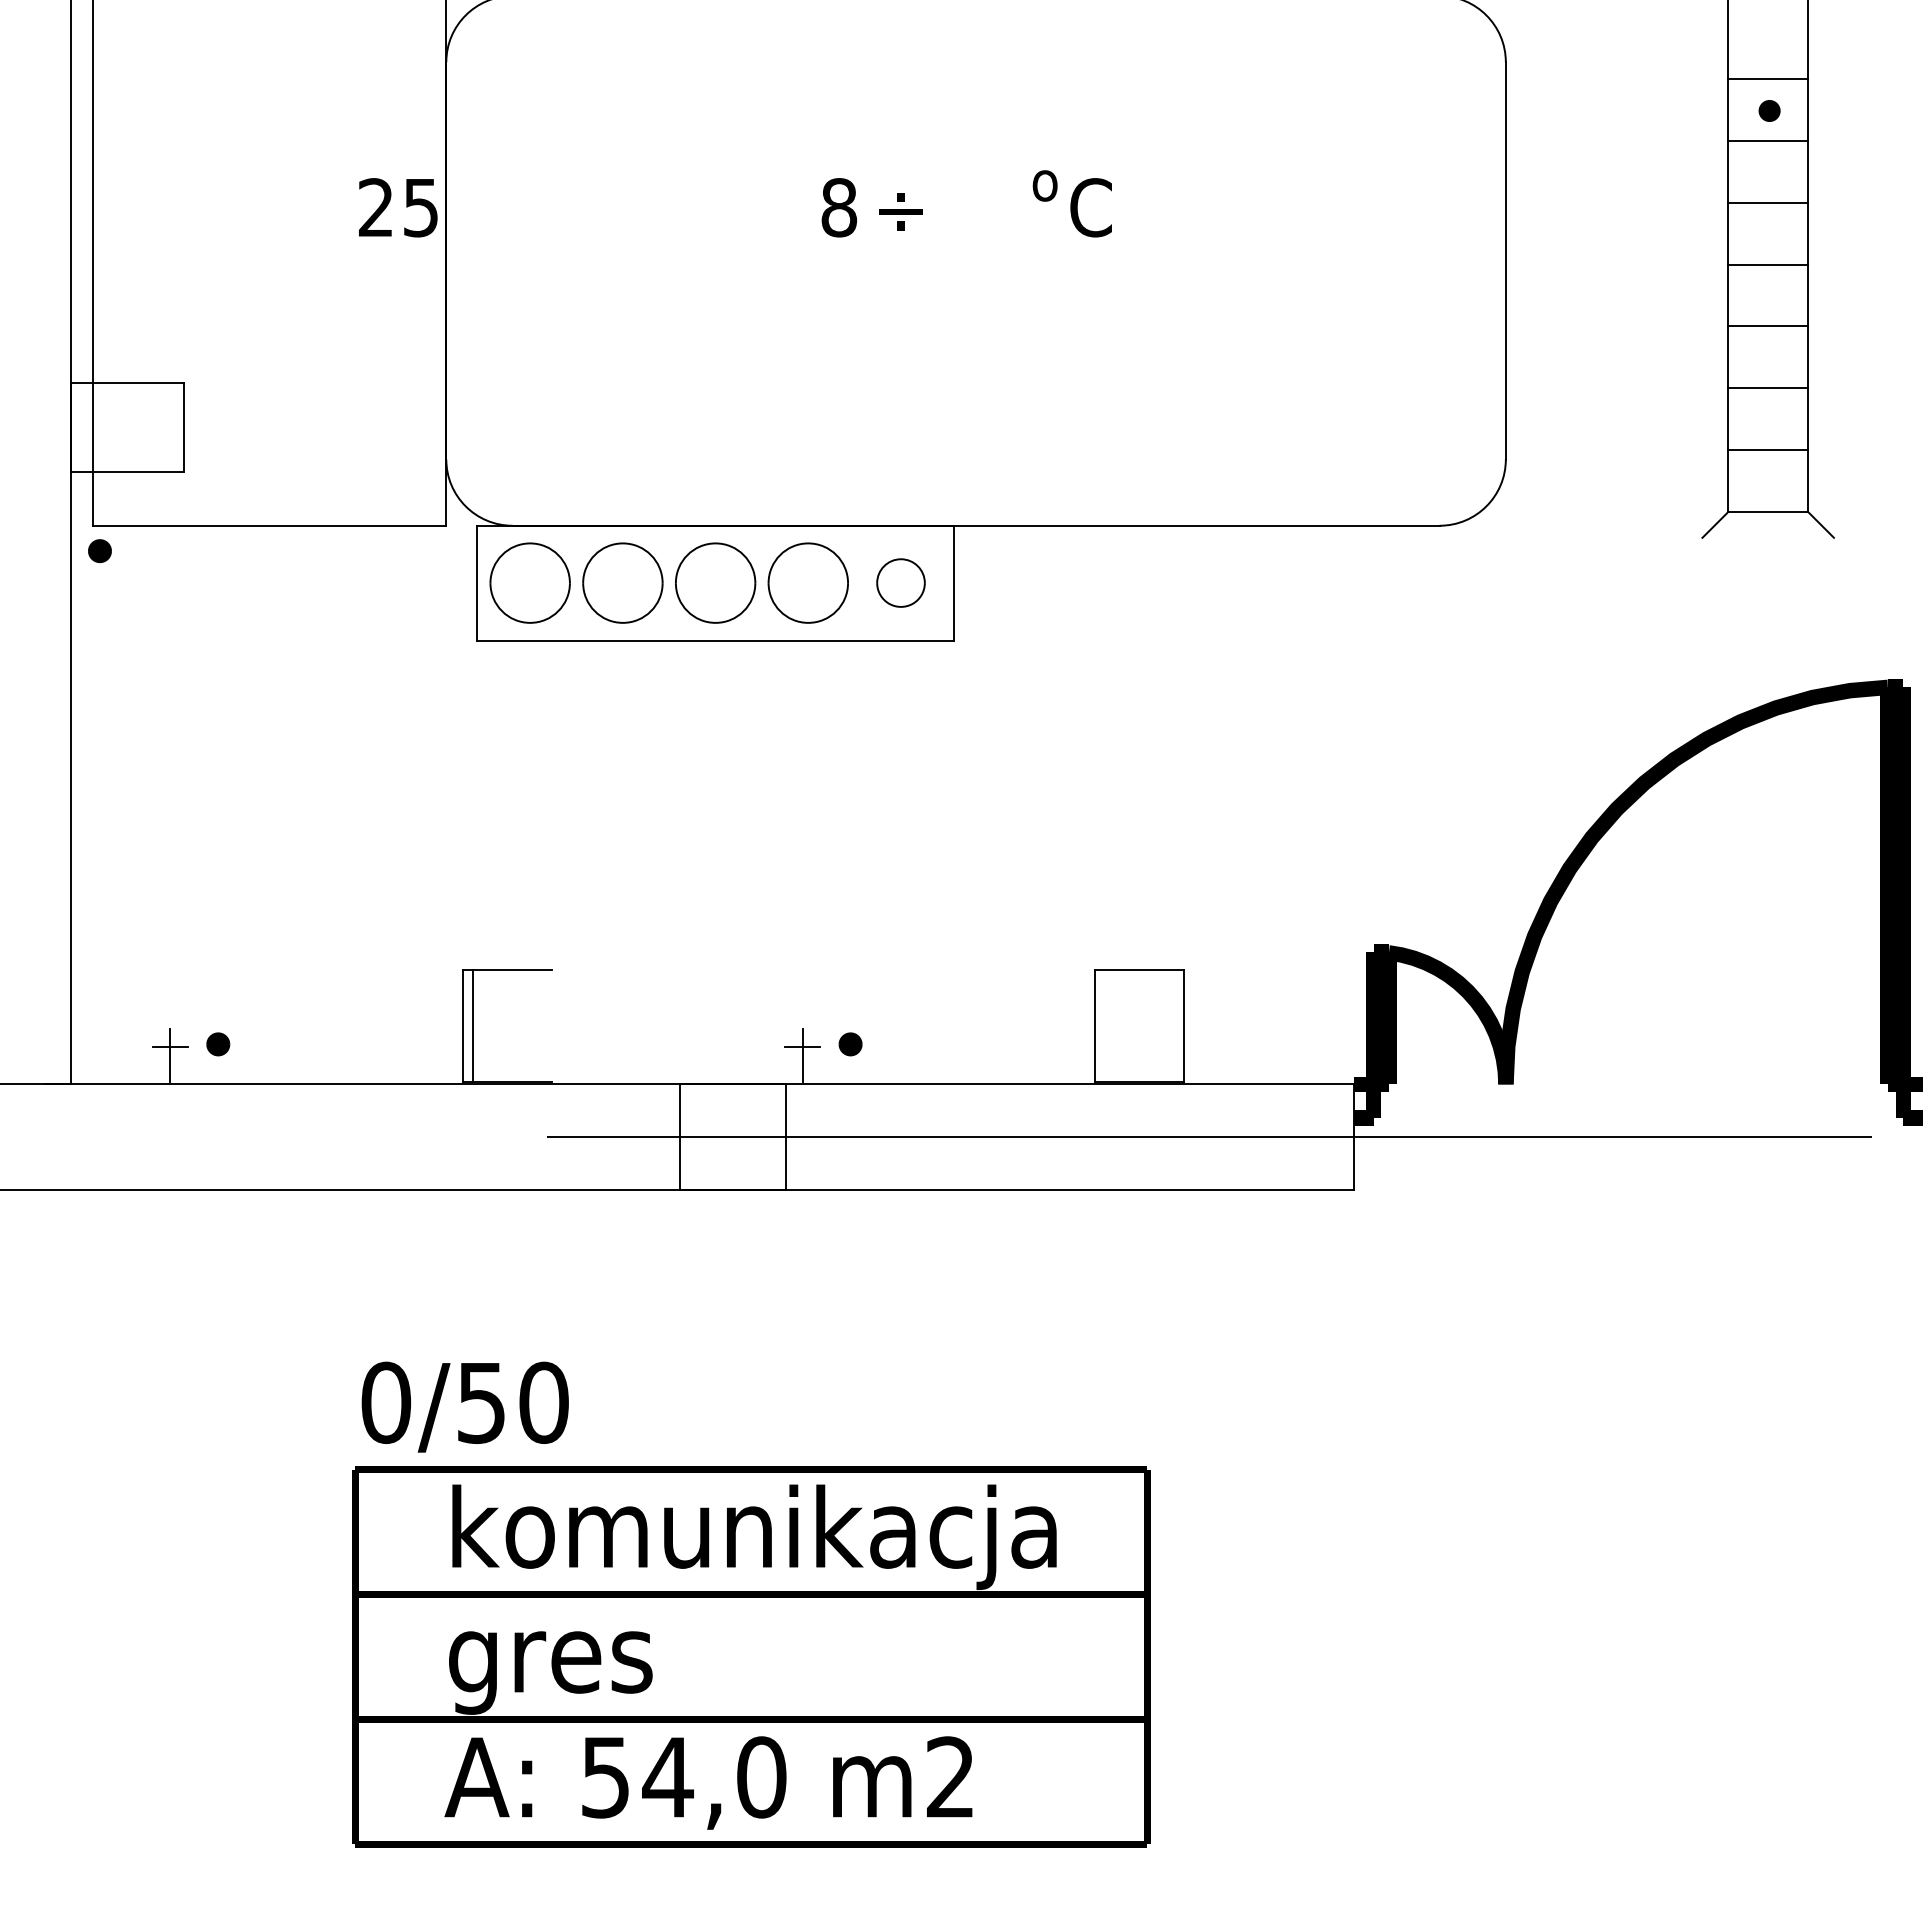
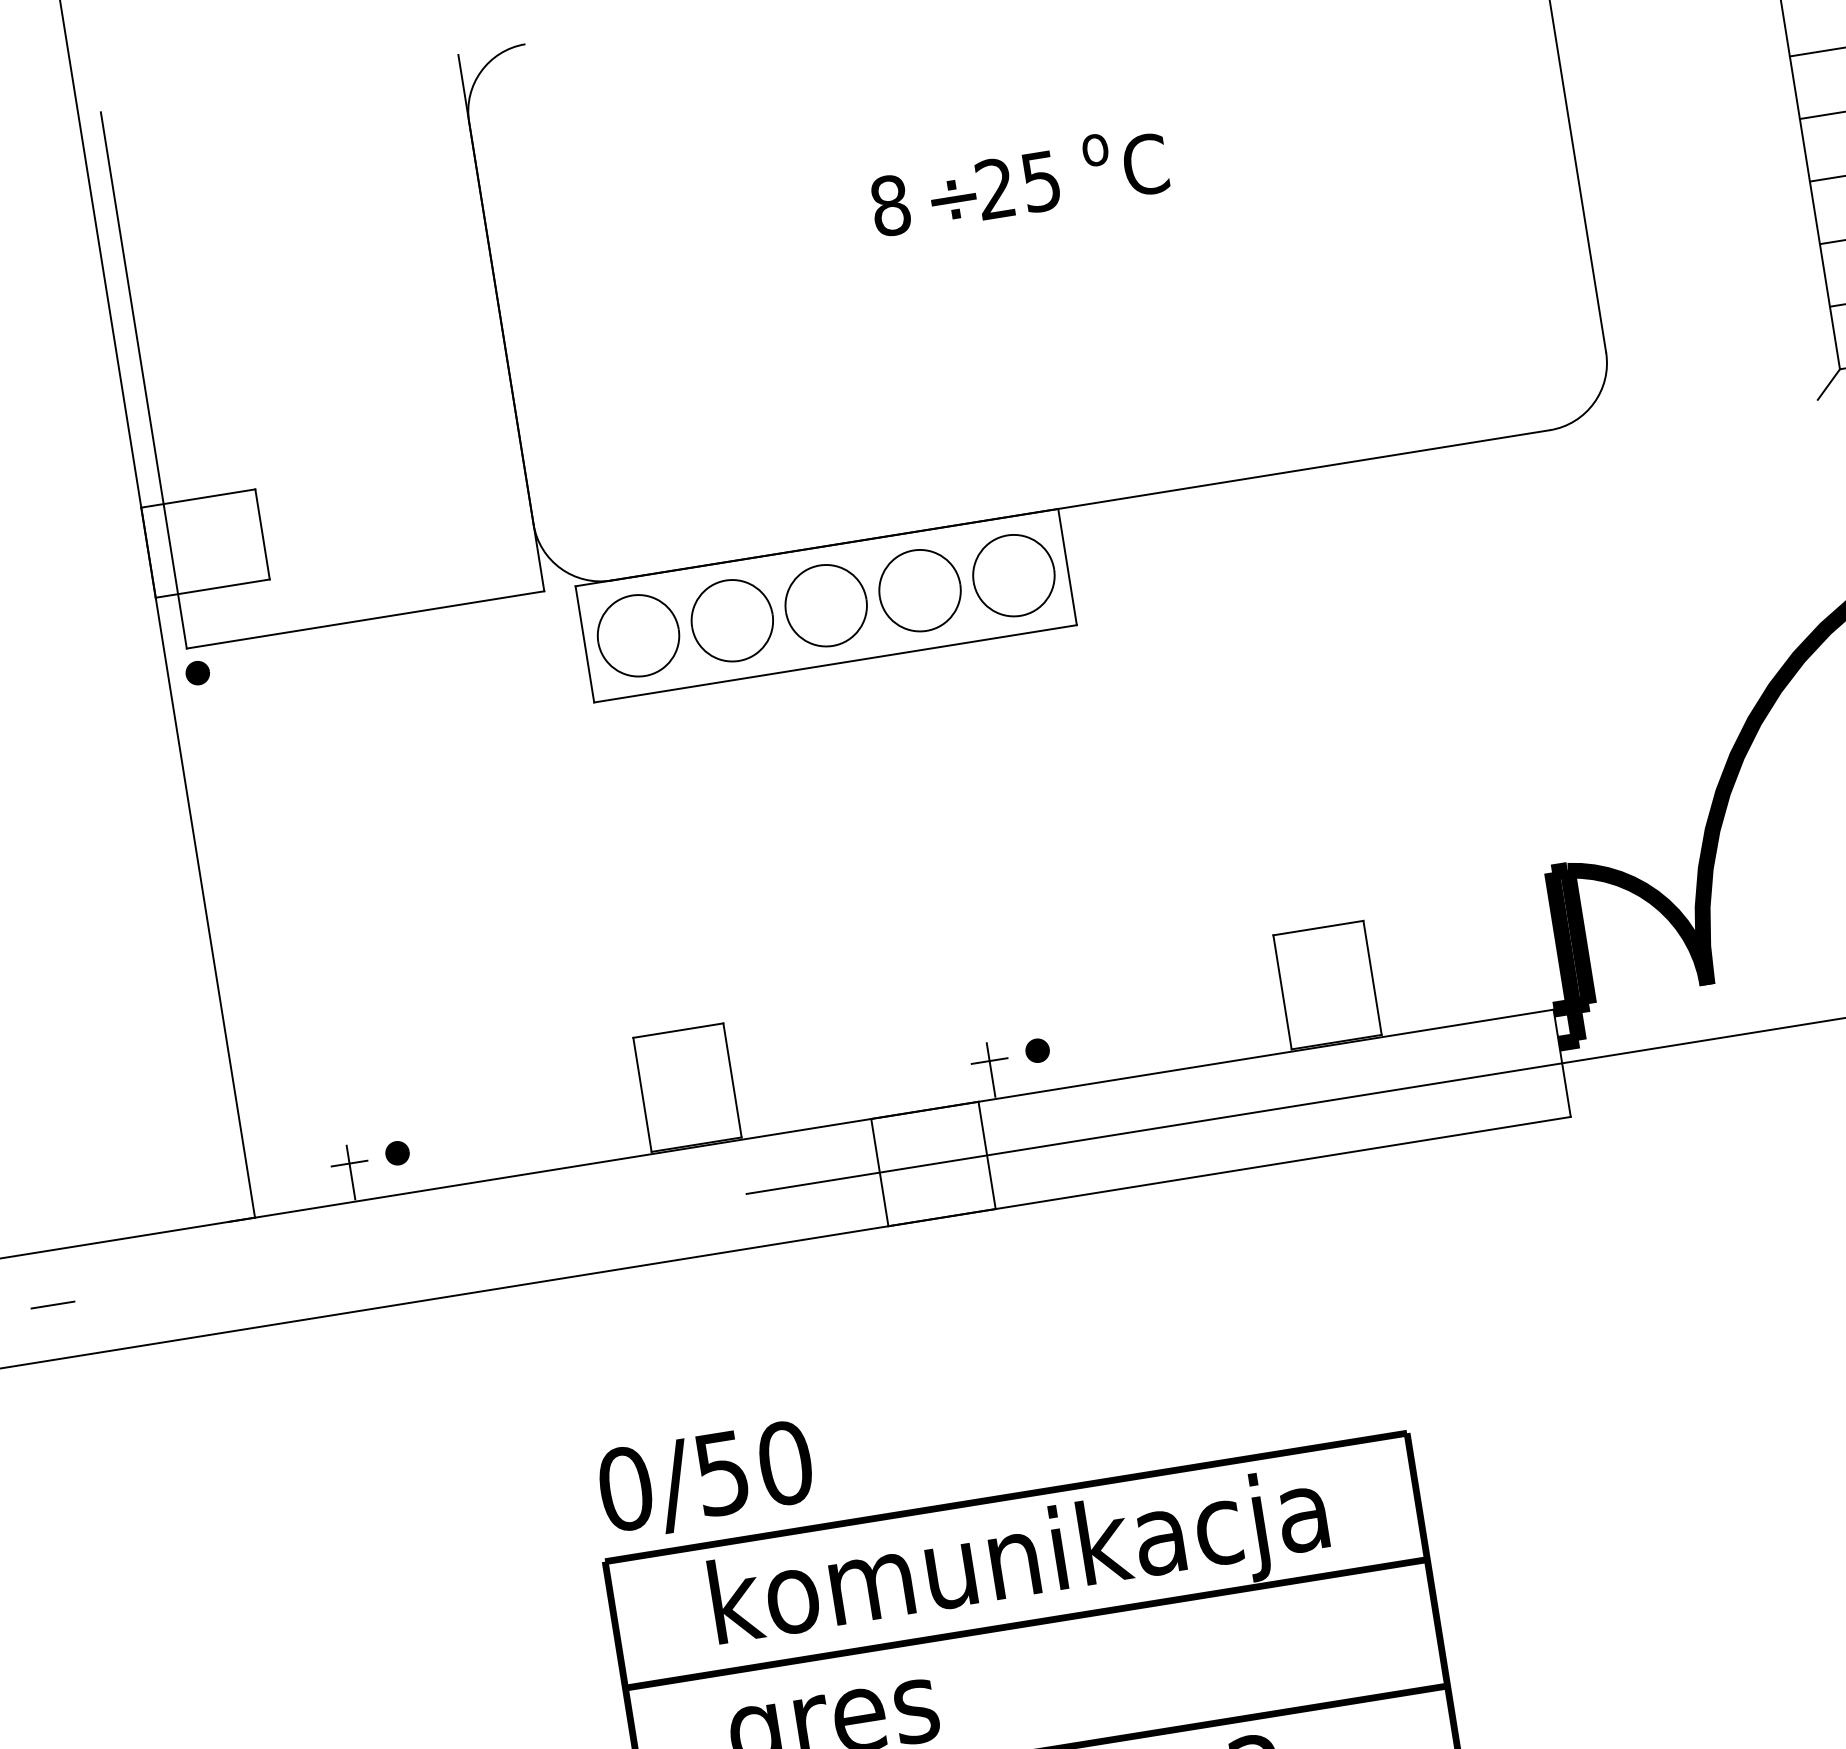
text: (398, 207) -> (1018, 184), moved
part: (900, 582) -> (1013, 575), size x1.67
line: (473, 1025) -> (732, 1079), moved

